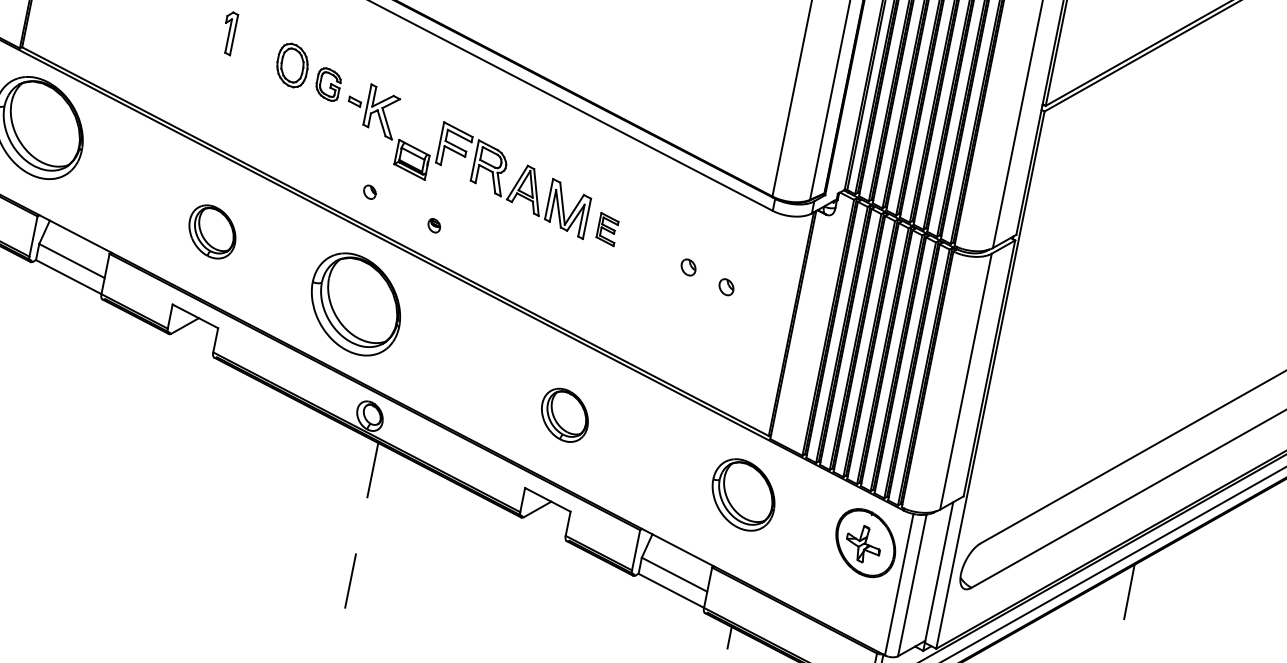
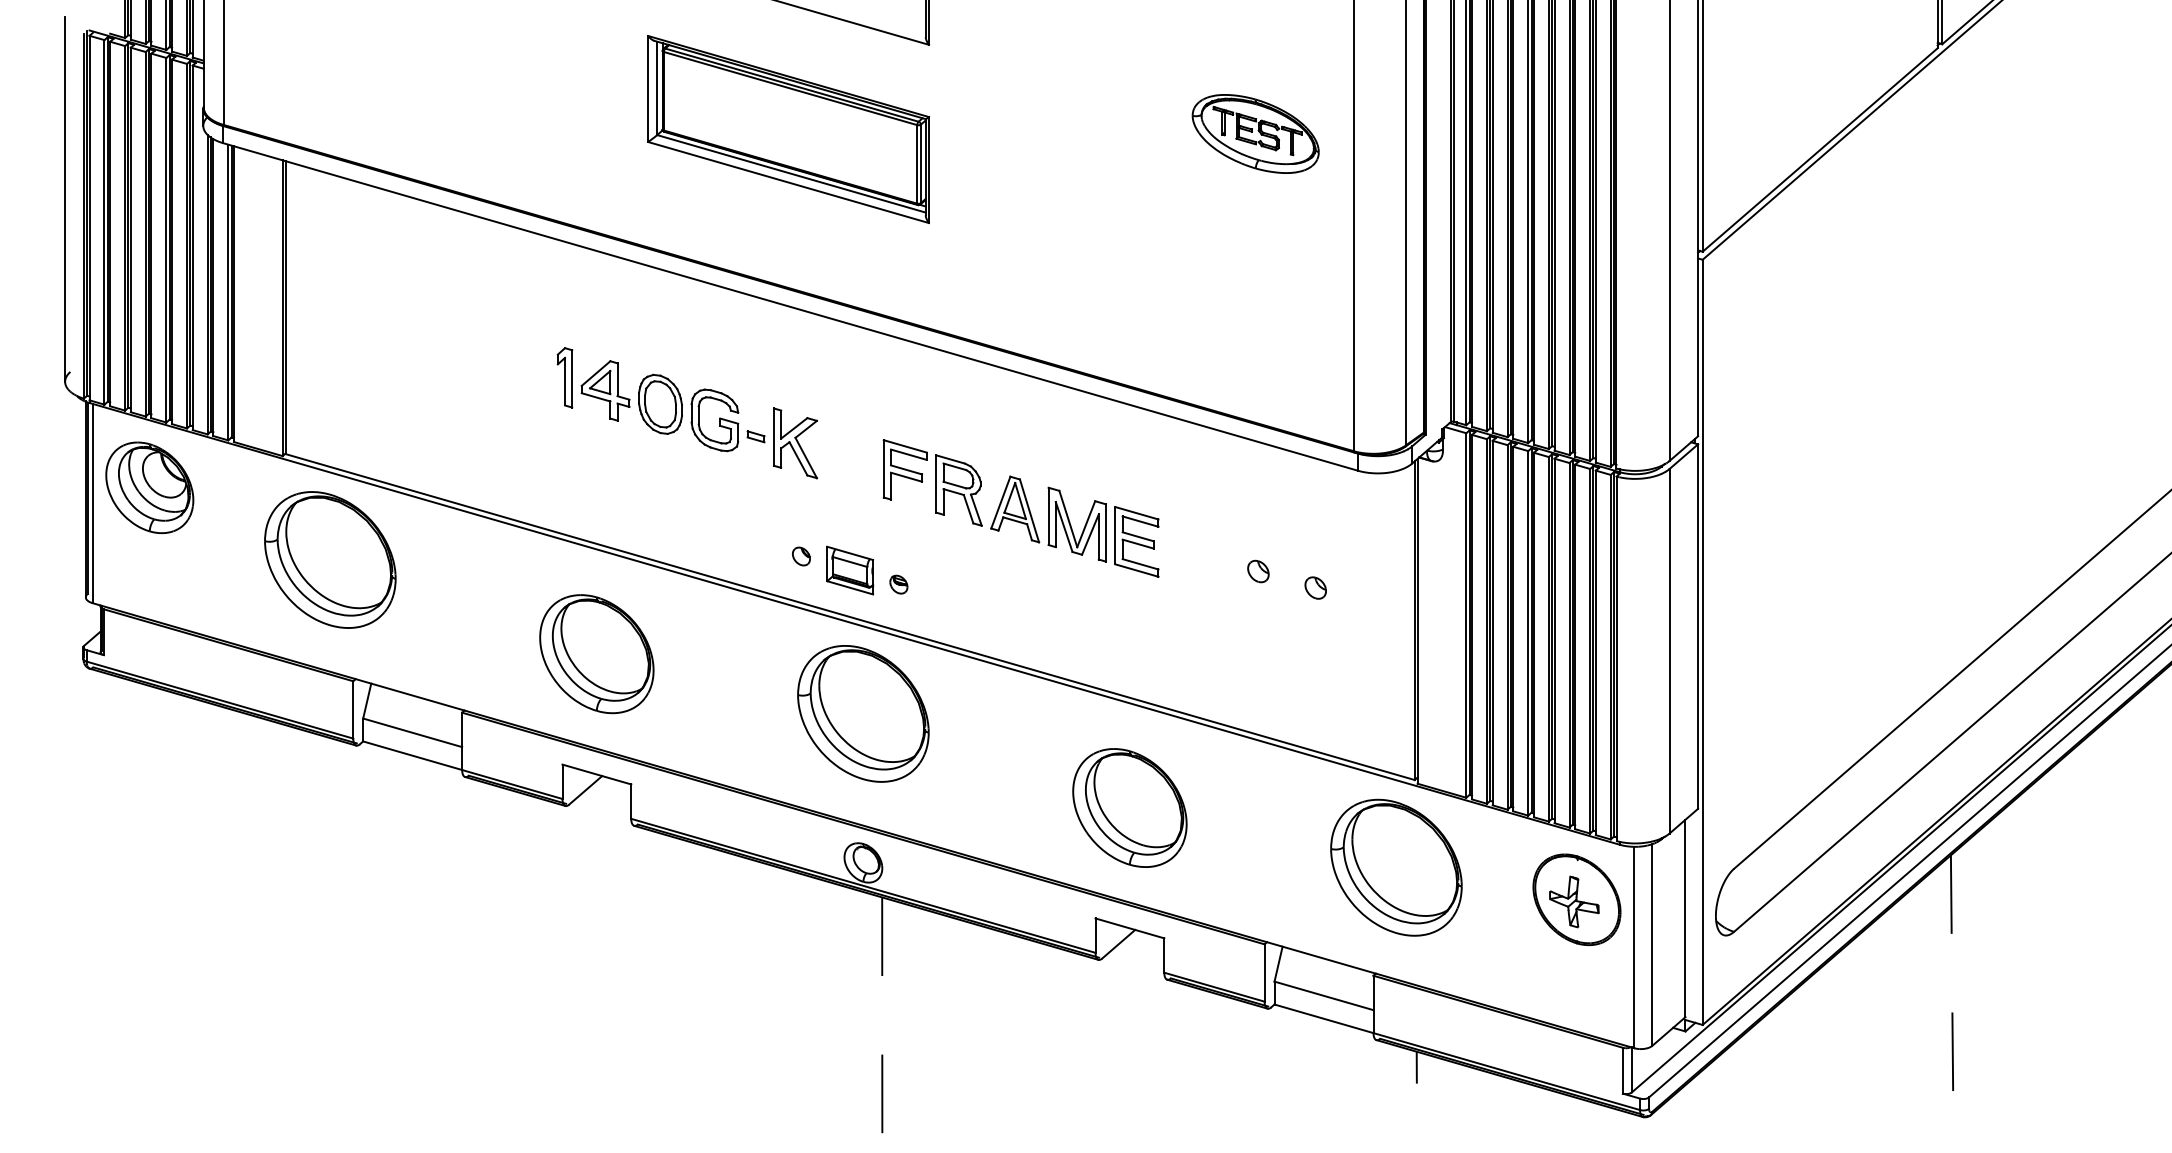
part: (255, 47) -> (605, 390), added
part: (328, 84) -> (714, 420), size x1.43
part: (412, 159) -> (850, 570), moved
part: (607, 229) -> (1136, 541), size x1.67
part: (212, 232) -> (596, 654), size x1.67
part: (356, 304) -> (863, 713), moved
part: (564, 414) -> (1129, 807), size x1.67
part: (743, 494) -> (1396, 867), size x1.43

